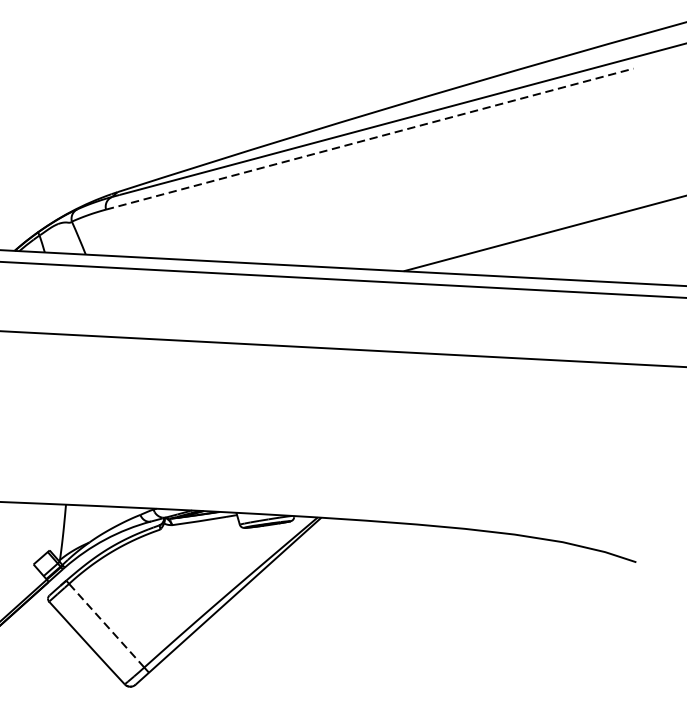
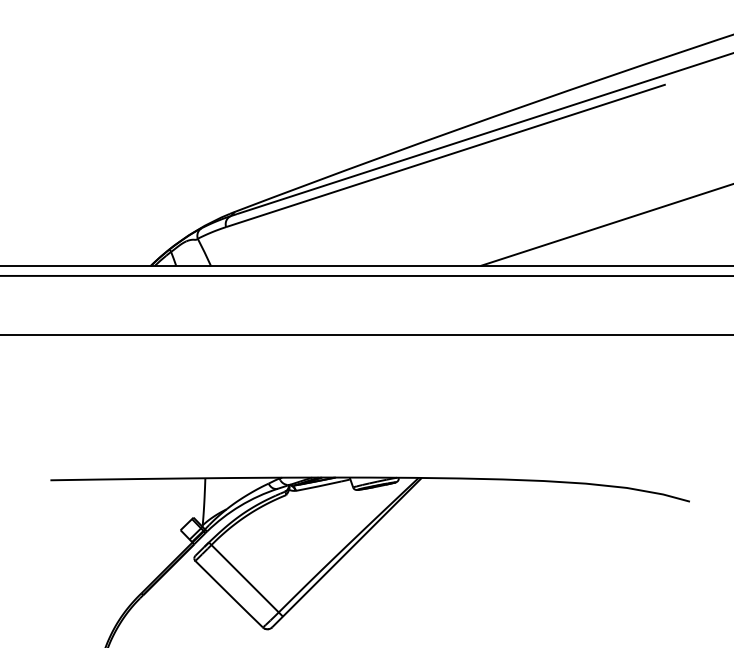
line: (370, 138) -> (446, 155), dashed -> solid
line: (107, 625) -> (245, 578), dashed -> solid

